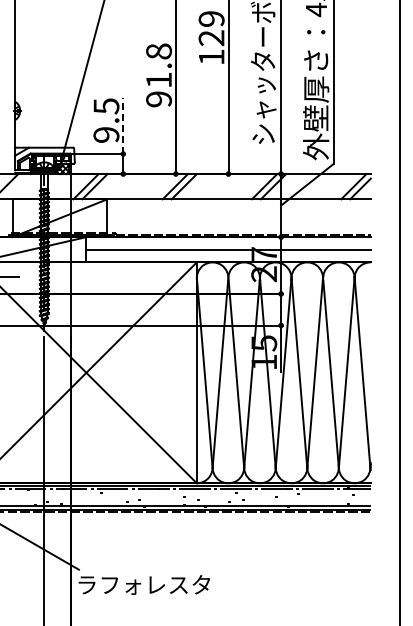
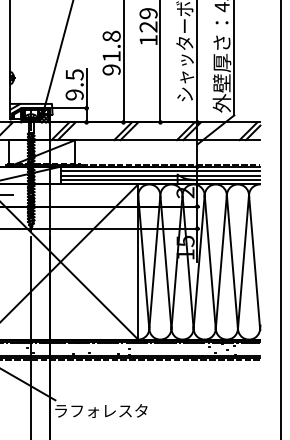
line: (123, 125) -> (86, 88), dashed -> solid
line: (228, 243) -> (160, 171), added
line: (228, 256) -> (160, 180), added

